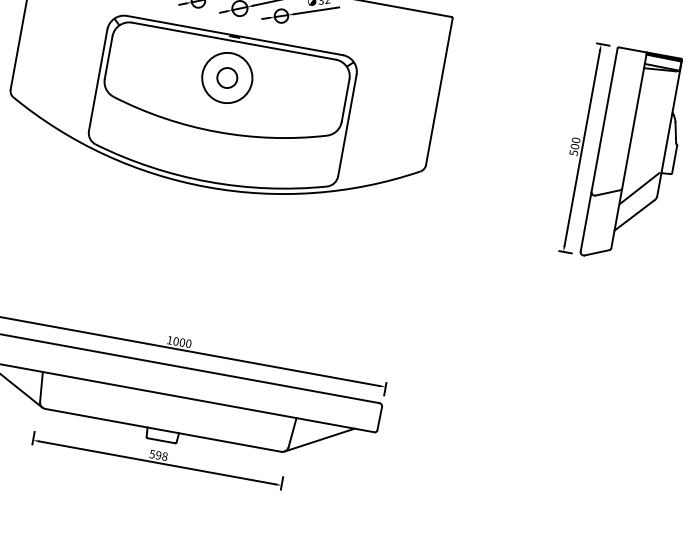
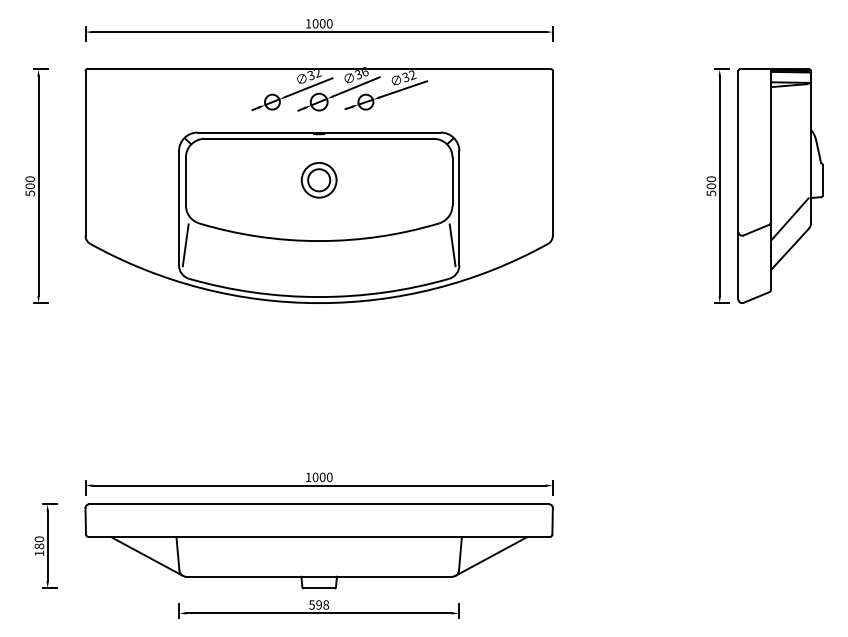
circle: (226, 77) -> (318, 179), size x0.62
line: (97, 114) -> (185, 245), added
line: (335, 157) -> (452, 245), added

